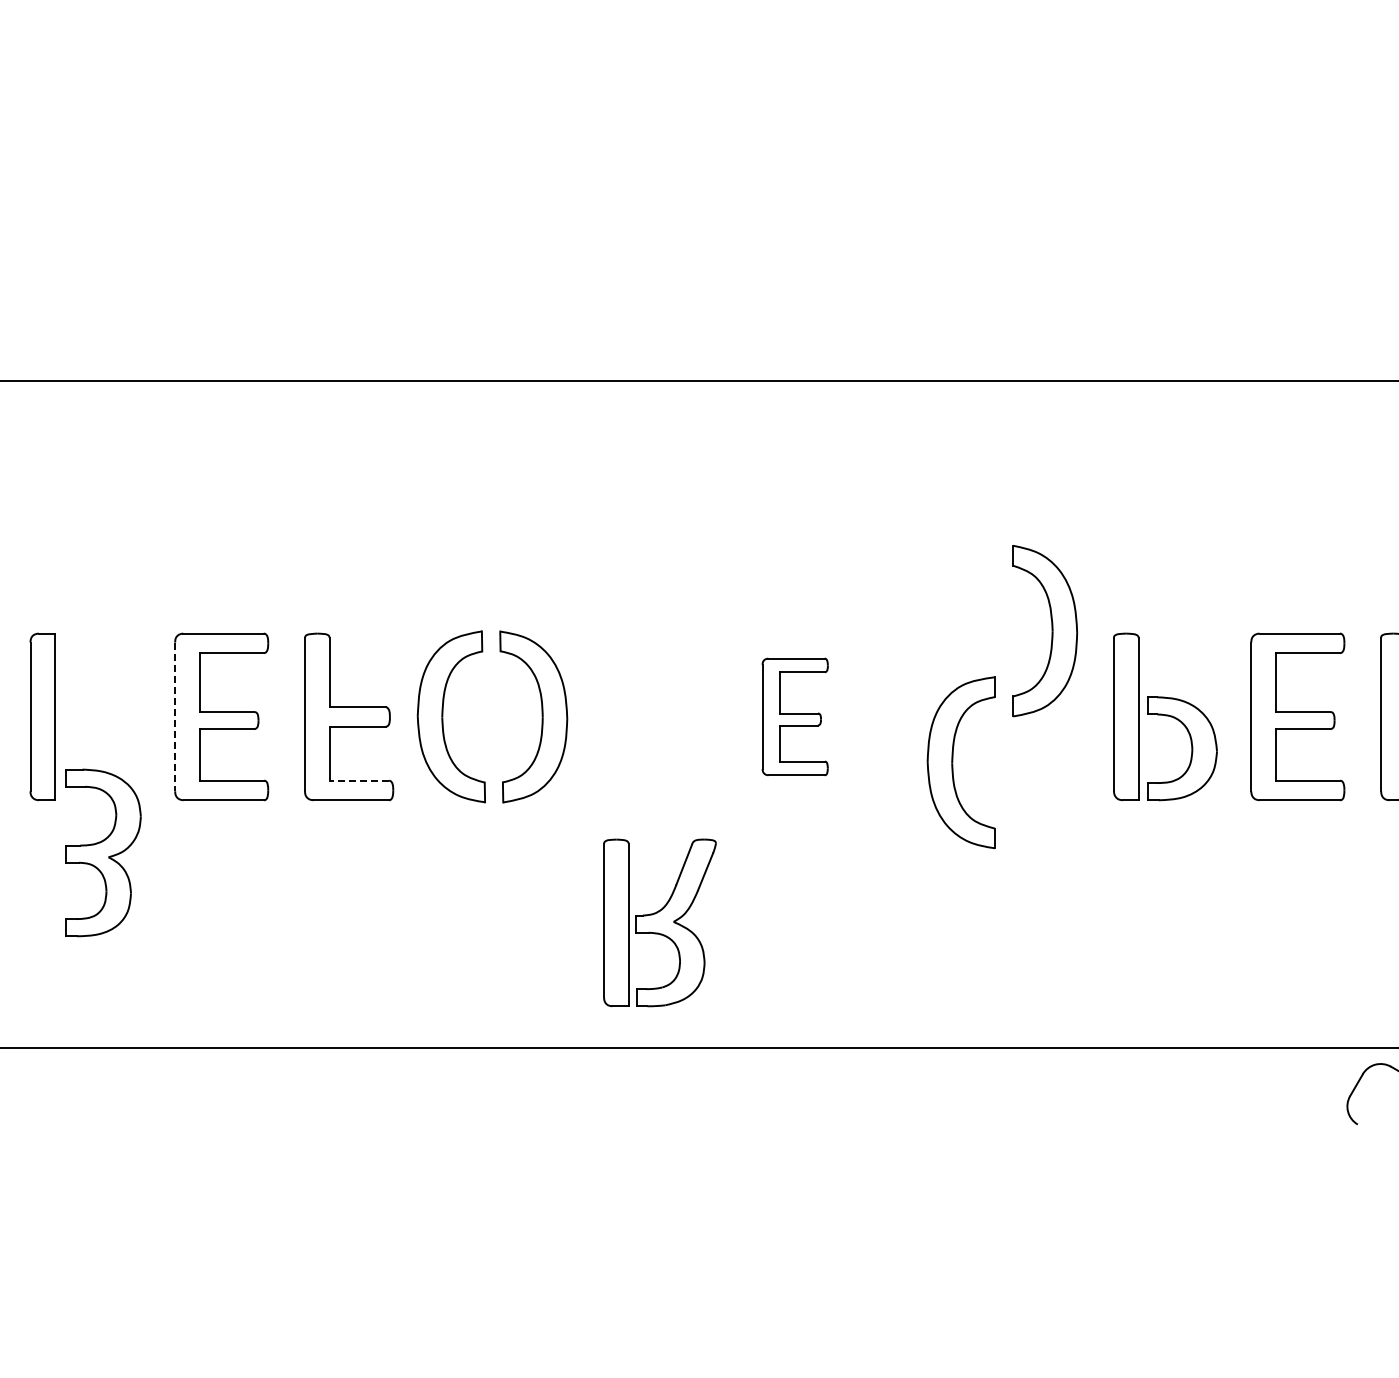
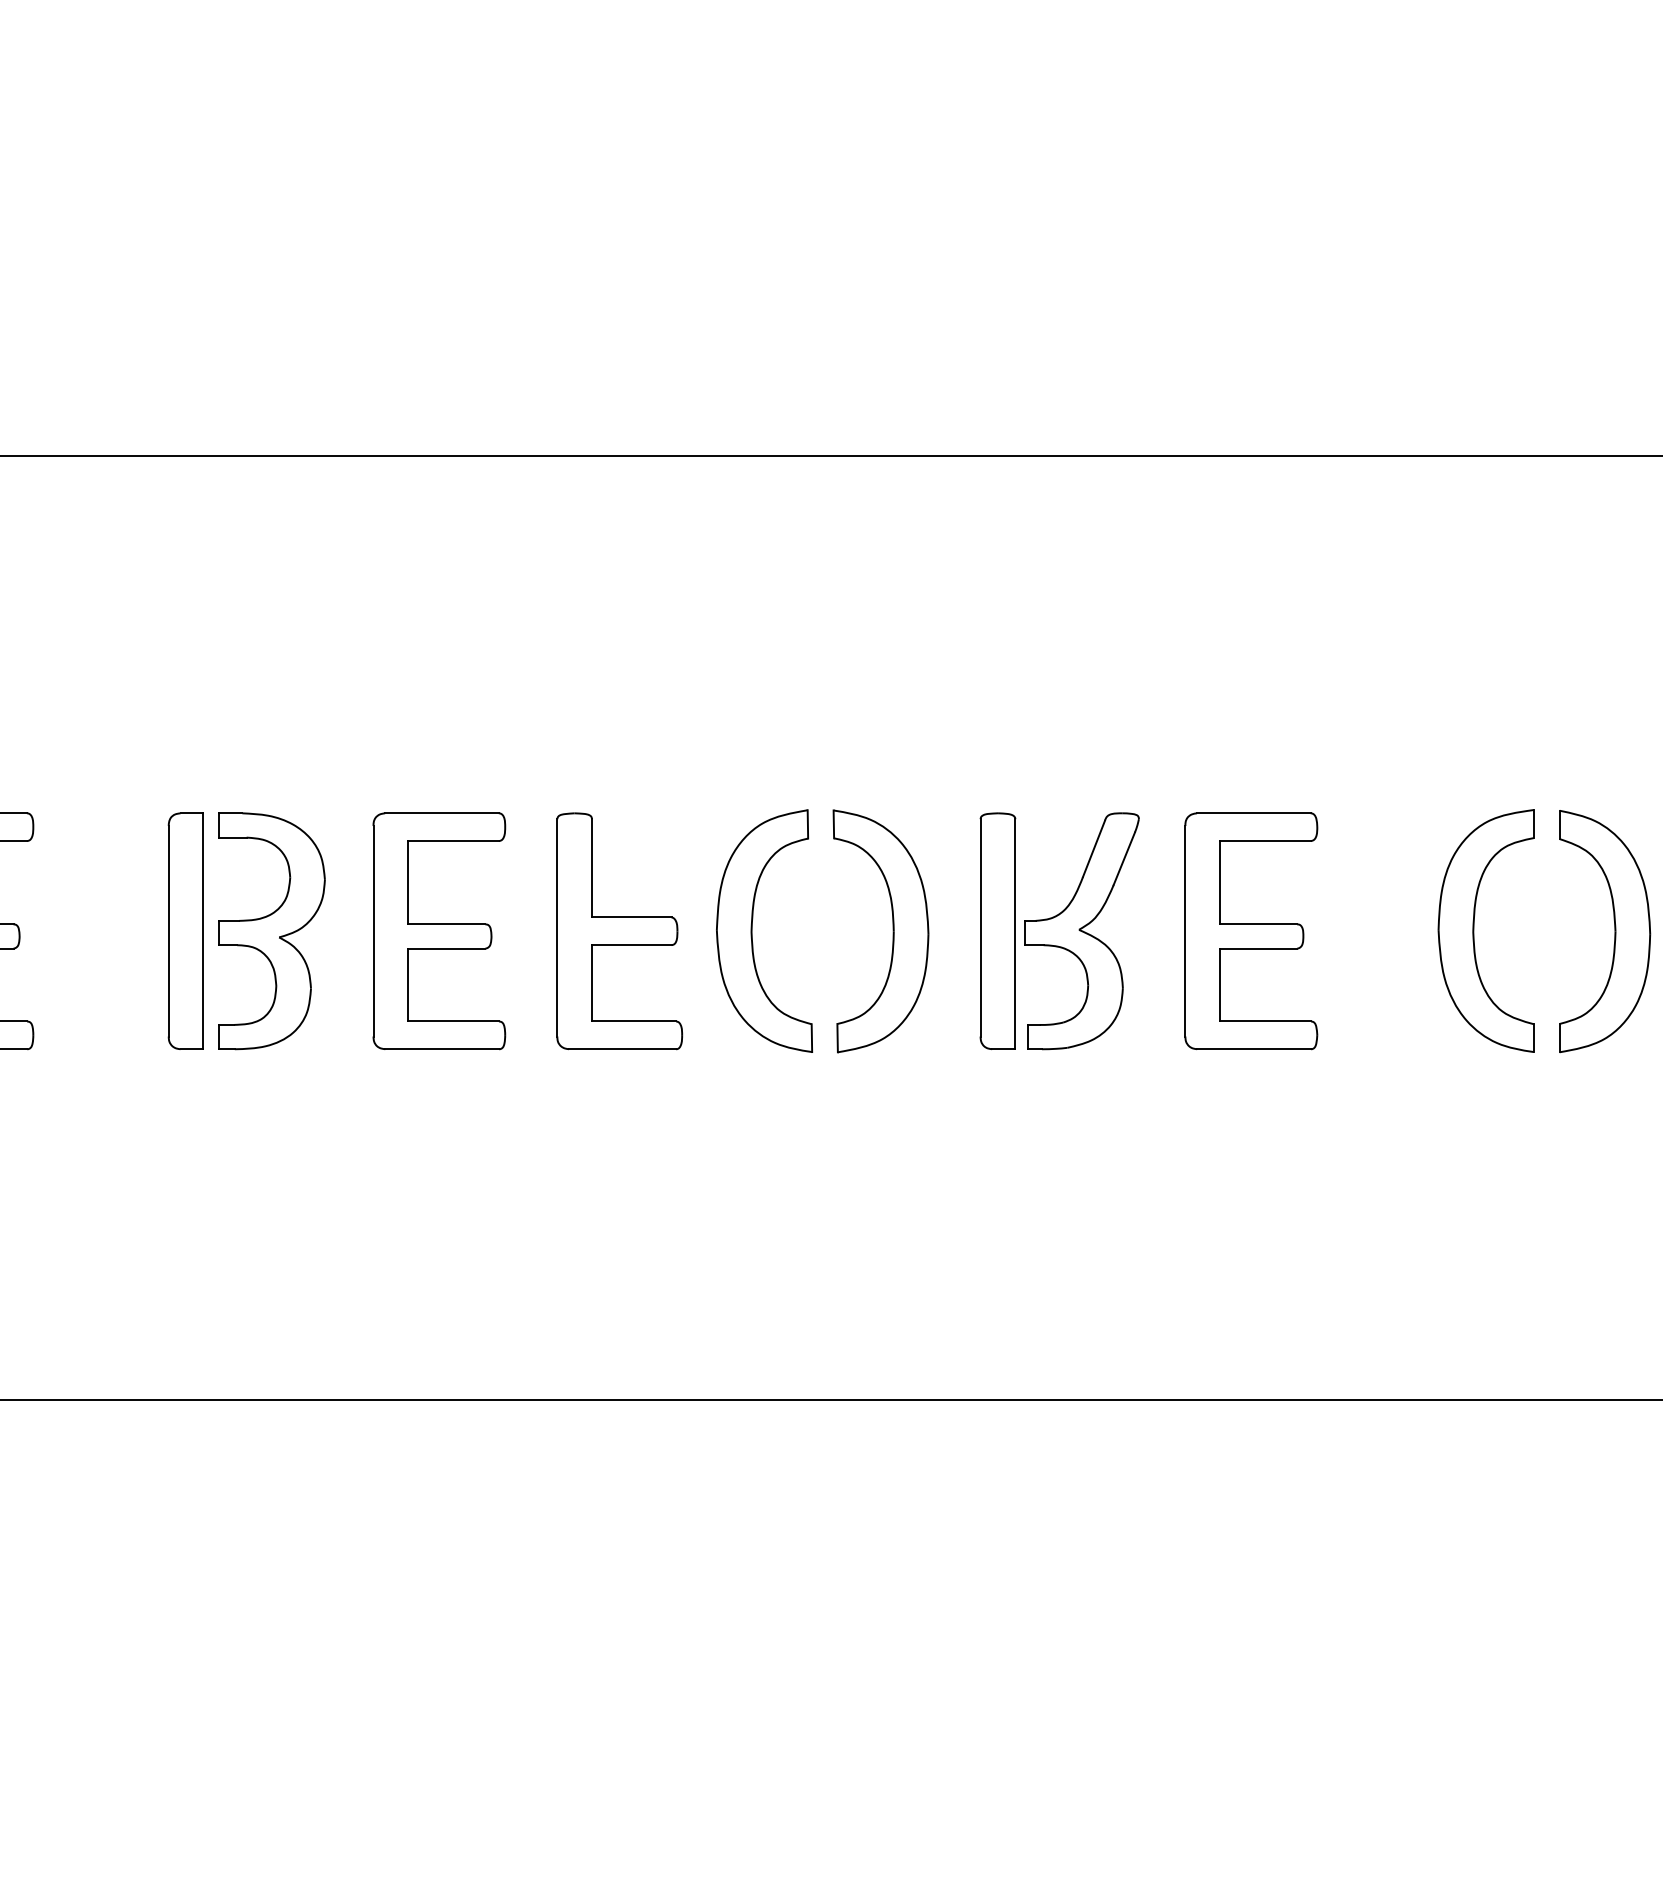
part: (1045, 631) -> (1605, 932), moved
part: (794, 716) -> (1250, 930), size x1.43
line: (175, 717) -> (373, 932), dashed -> solid
part: (953, 762) -> (1475, 930), moved
line: (359, 780) -> (634, 1021), dashed -> solid
part: (103, 852) -> (272, 930), moved
part: (659, 922) -> (1059, 930), moved

